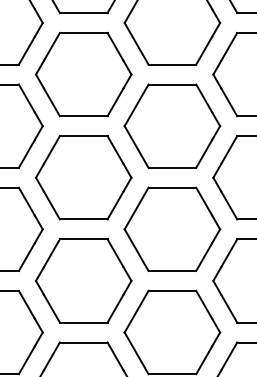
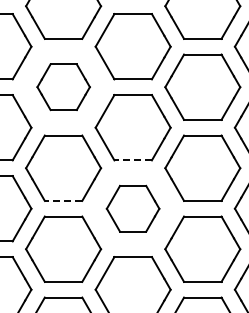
part: (83, 73) -> (63, 86), size x0.7
line: (172, 167) -> (133, 160), solid -> dashed
line: (83, 218) -> (63, 200), solid -> dashed
part: (171, 229) -> (132, 208), size x0.7

